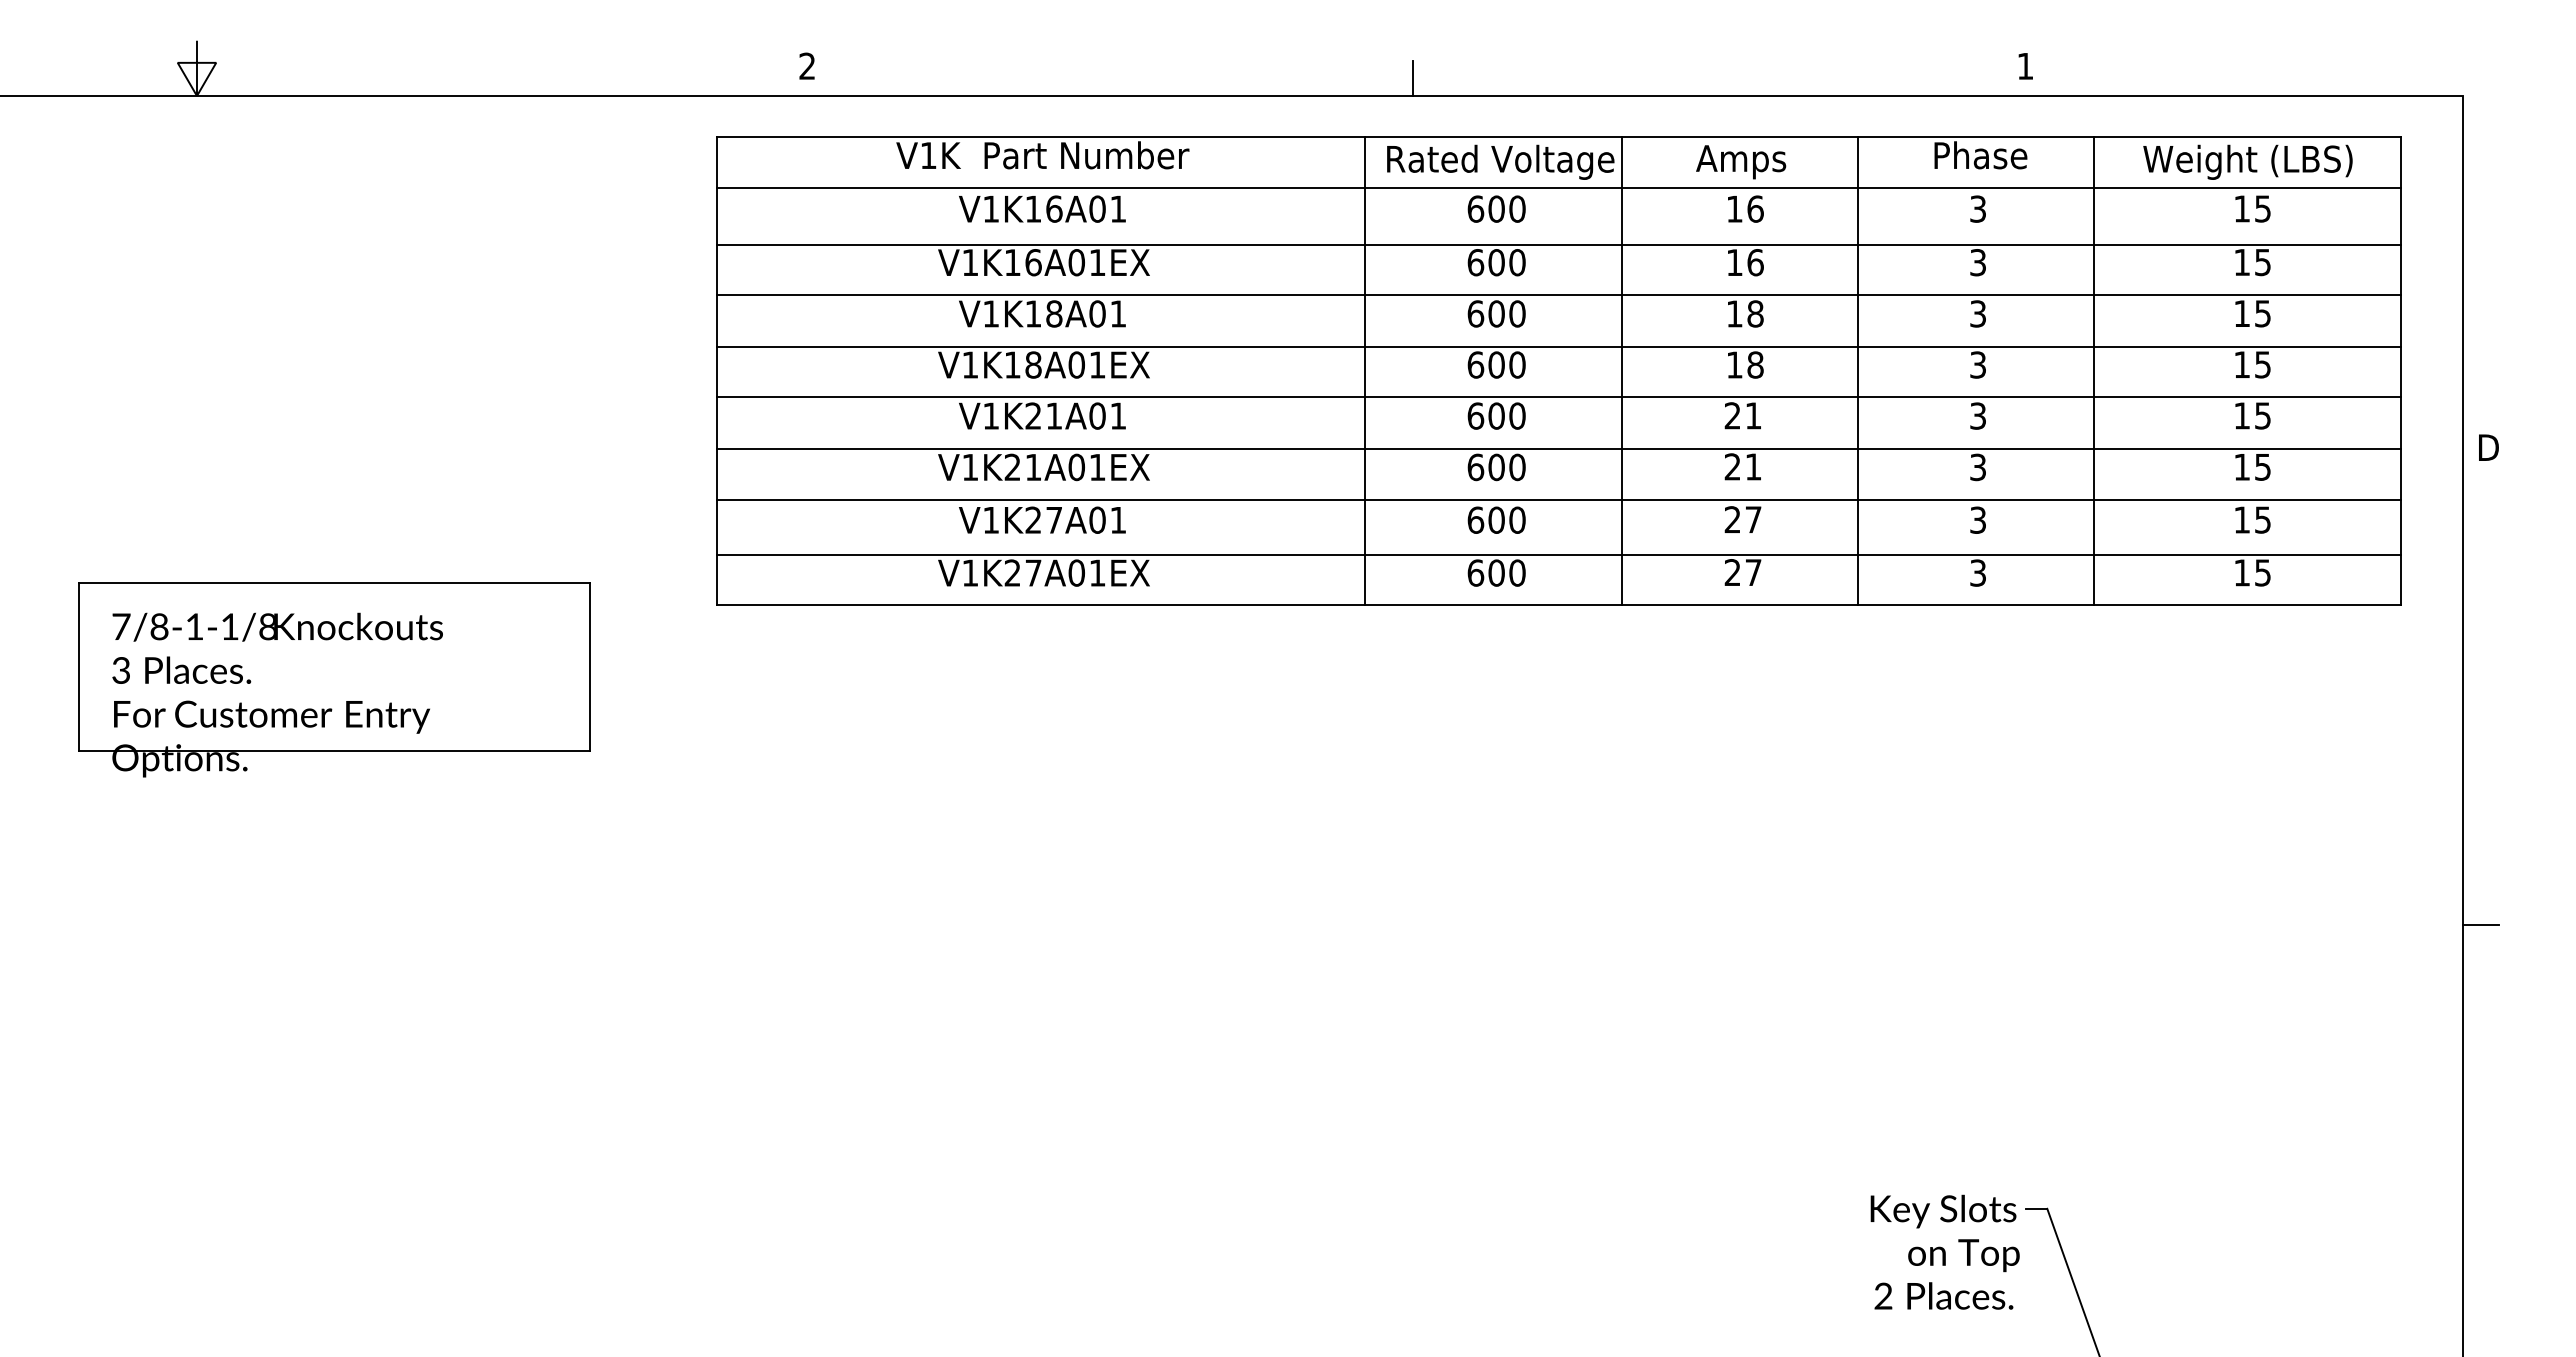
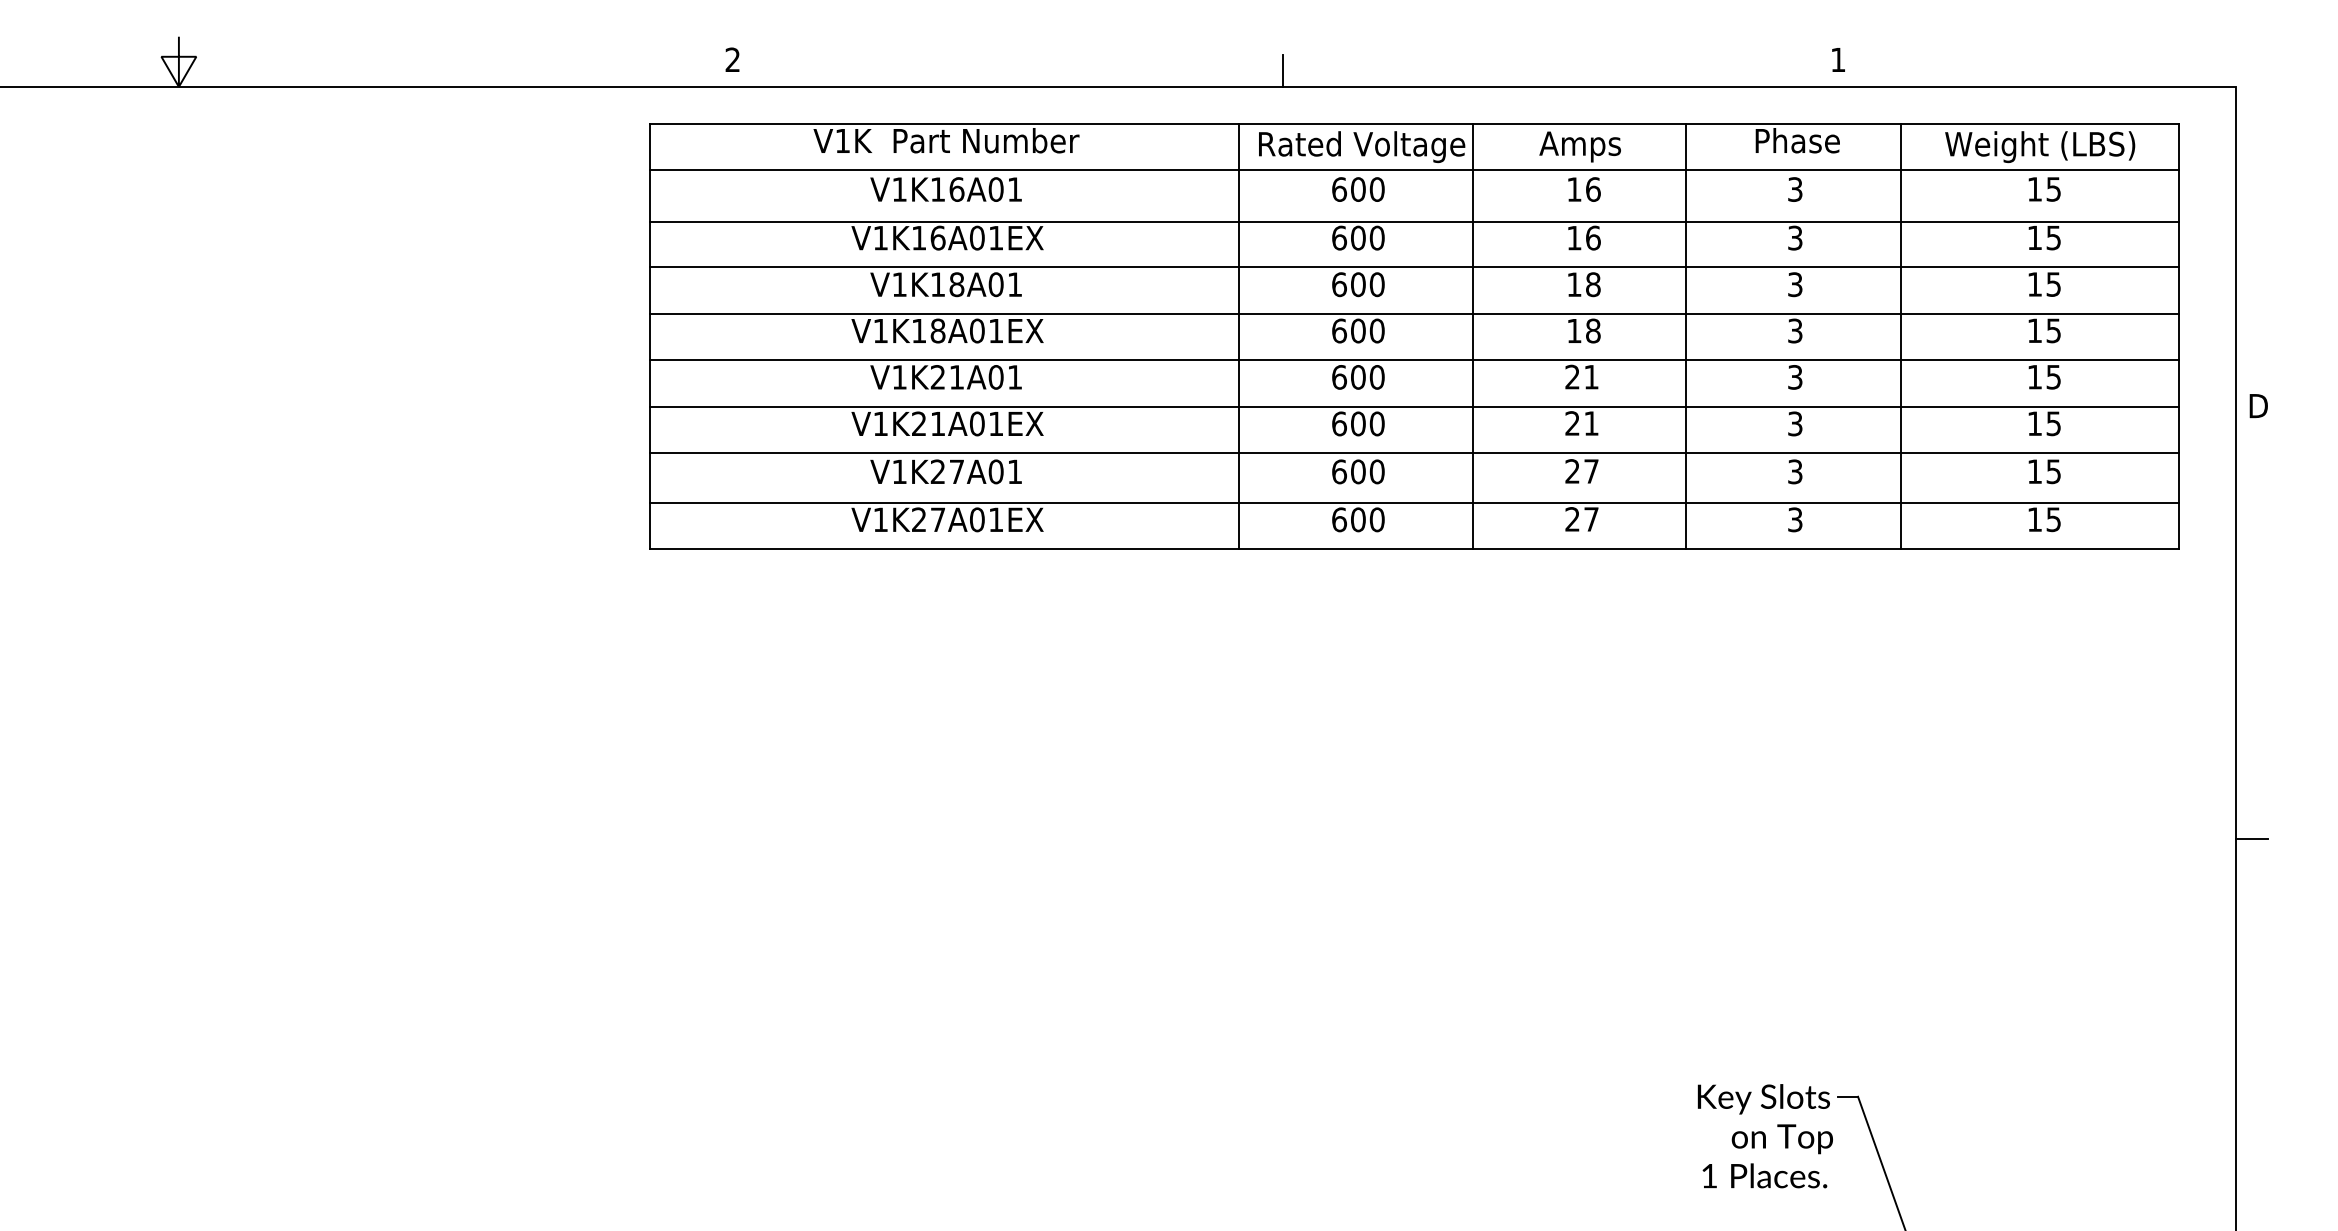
part: (334, 679) -> (303, 616), removed
text: (1883, 1295) -> (1709, 1175), 2 -> 1

